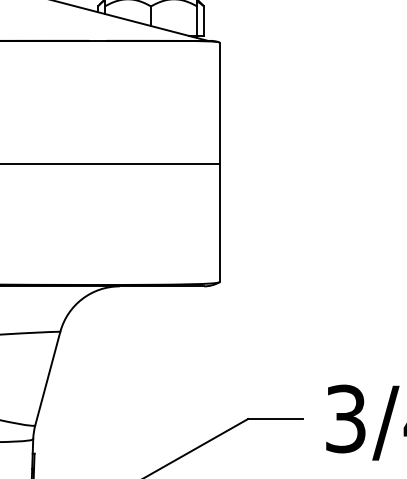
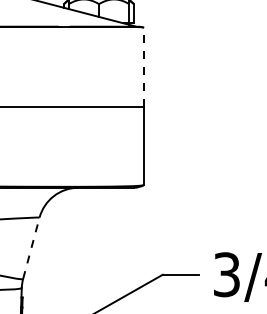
line: (220, 103) -> (144, 67), solid -> dashed
line: (48, 378) -> (31, 248), solid -> dashed

